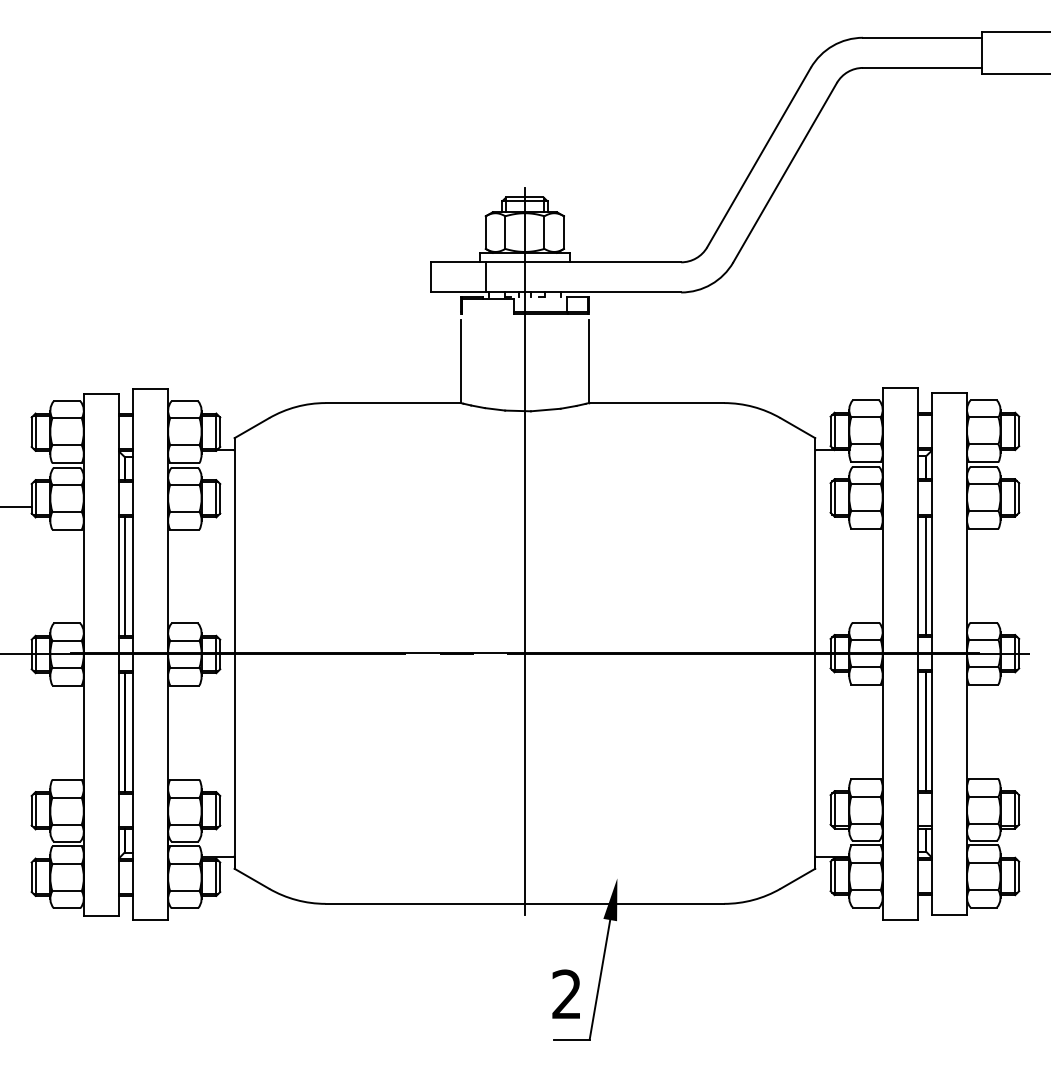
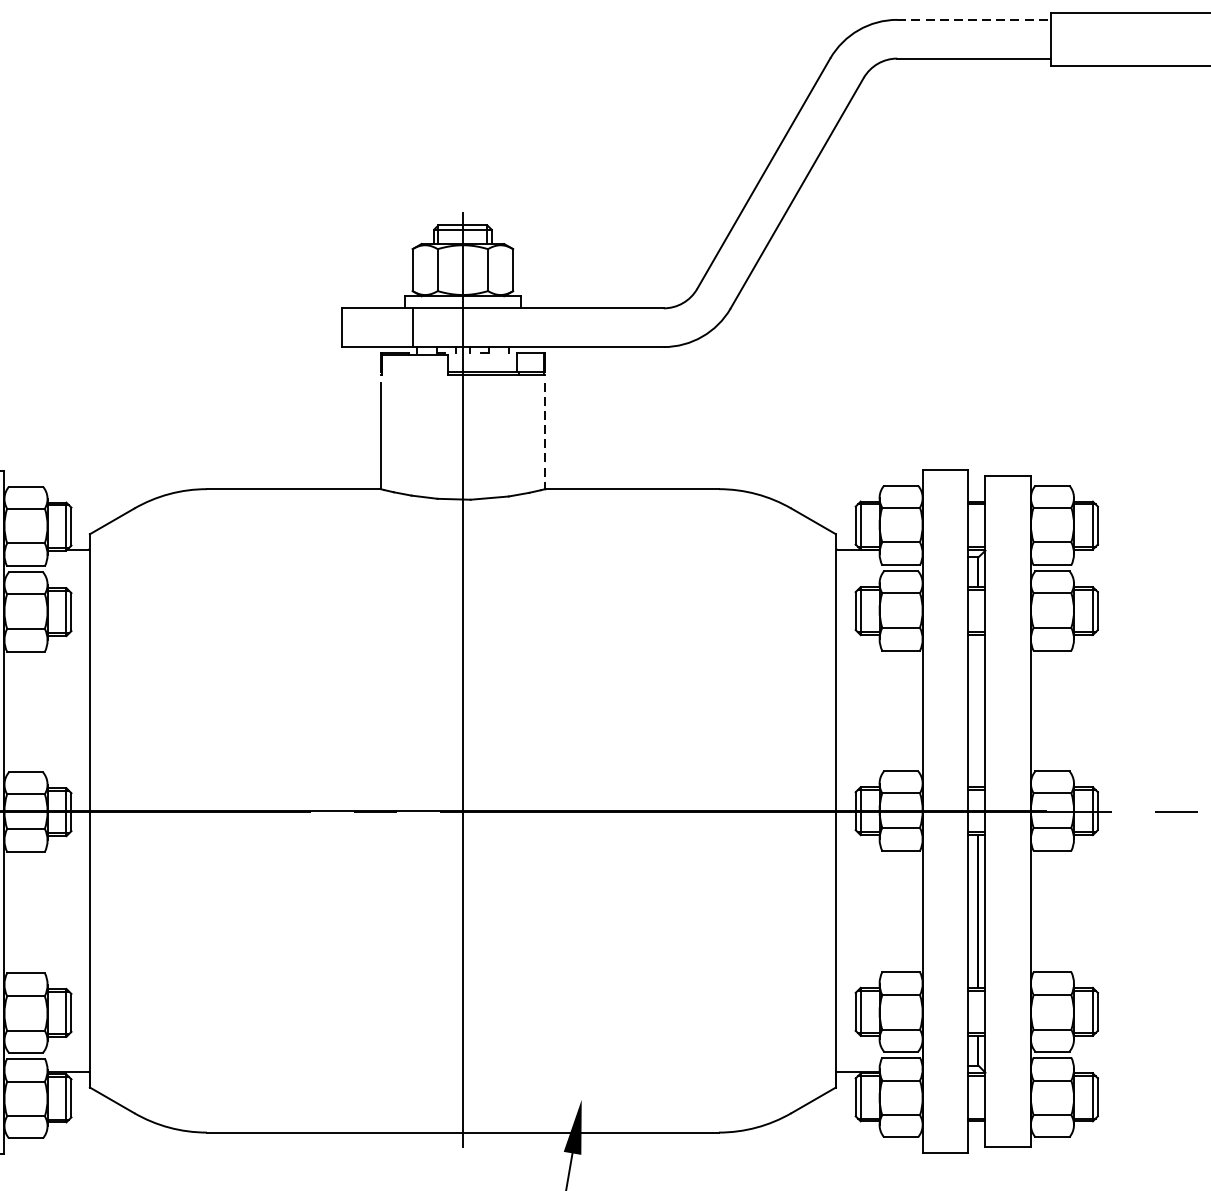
line: (922, 37) -> (973, 19), solid -> dashed
line: (588, 362) -> (544, 437), solid -> dashed
line: (925, 575) -> (977, 710), removed

